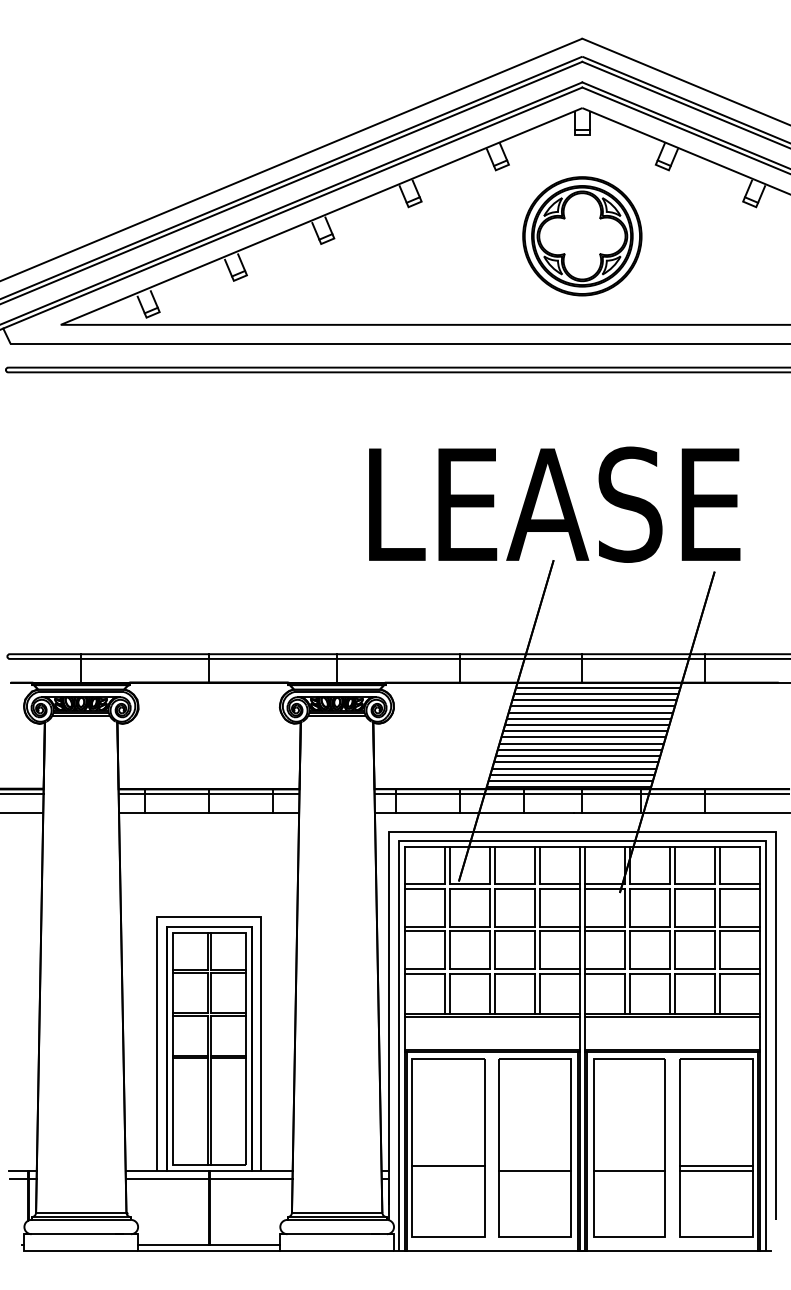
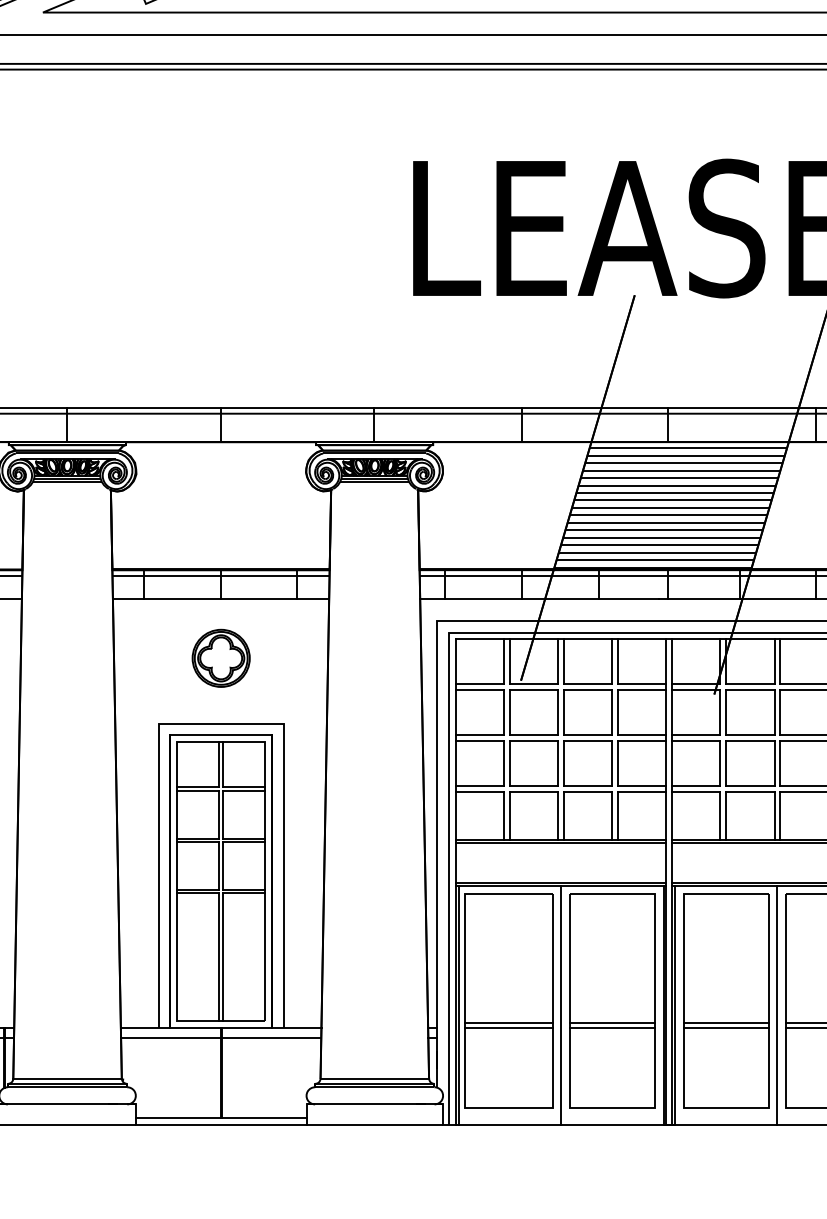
part: (208, 862) -> (220, 658), added
line: (492, 1151) -> (561, 1005), added
line: (672, 1151) -> (777, 1005), added
line: (534, 1166) -> (611, 1023), added
line: (629, 1166) -> (725, 1023), added
line: (448, 1170) -> (508, 1027), added

